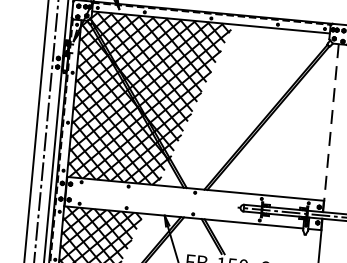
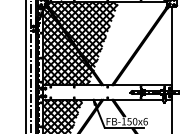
line: (331, 129) -> (172, 49), dashed -> solid

